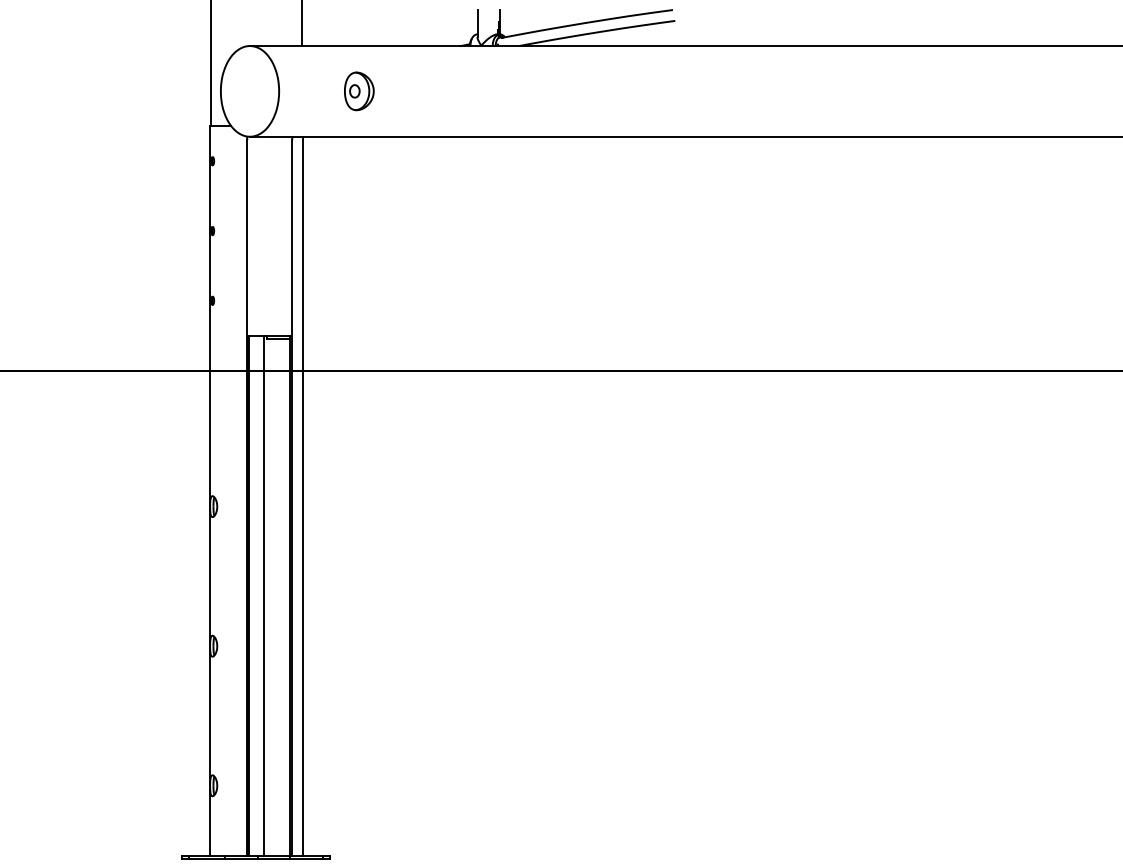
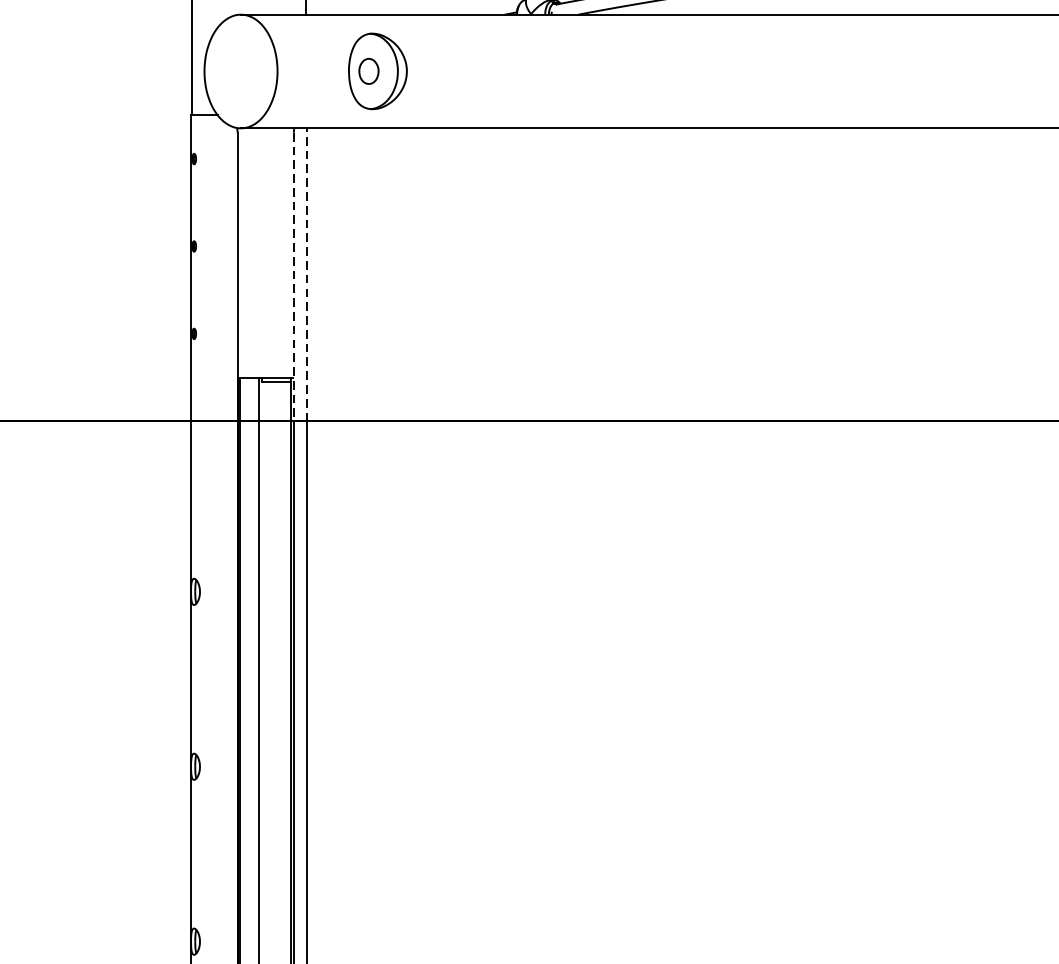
part: (359, 91) -> (378, 71), size x1.6
line: (302, 253) -> (306, 274), solid -> dashed
line: (292, 255) -> (294, 277), solid -> dashed

